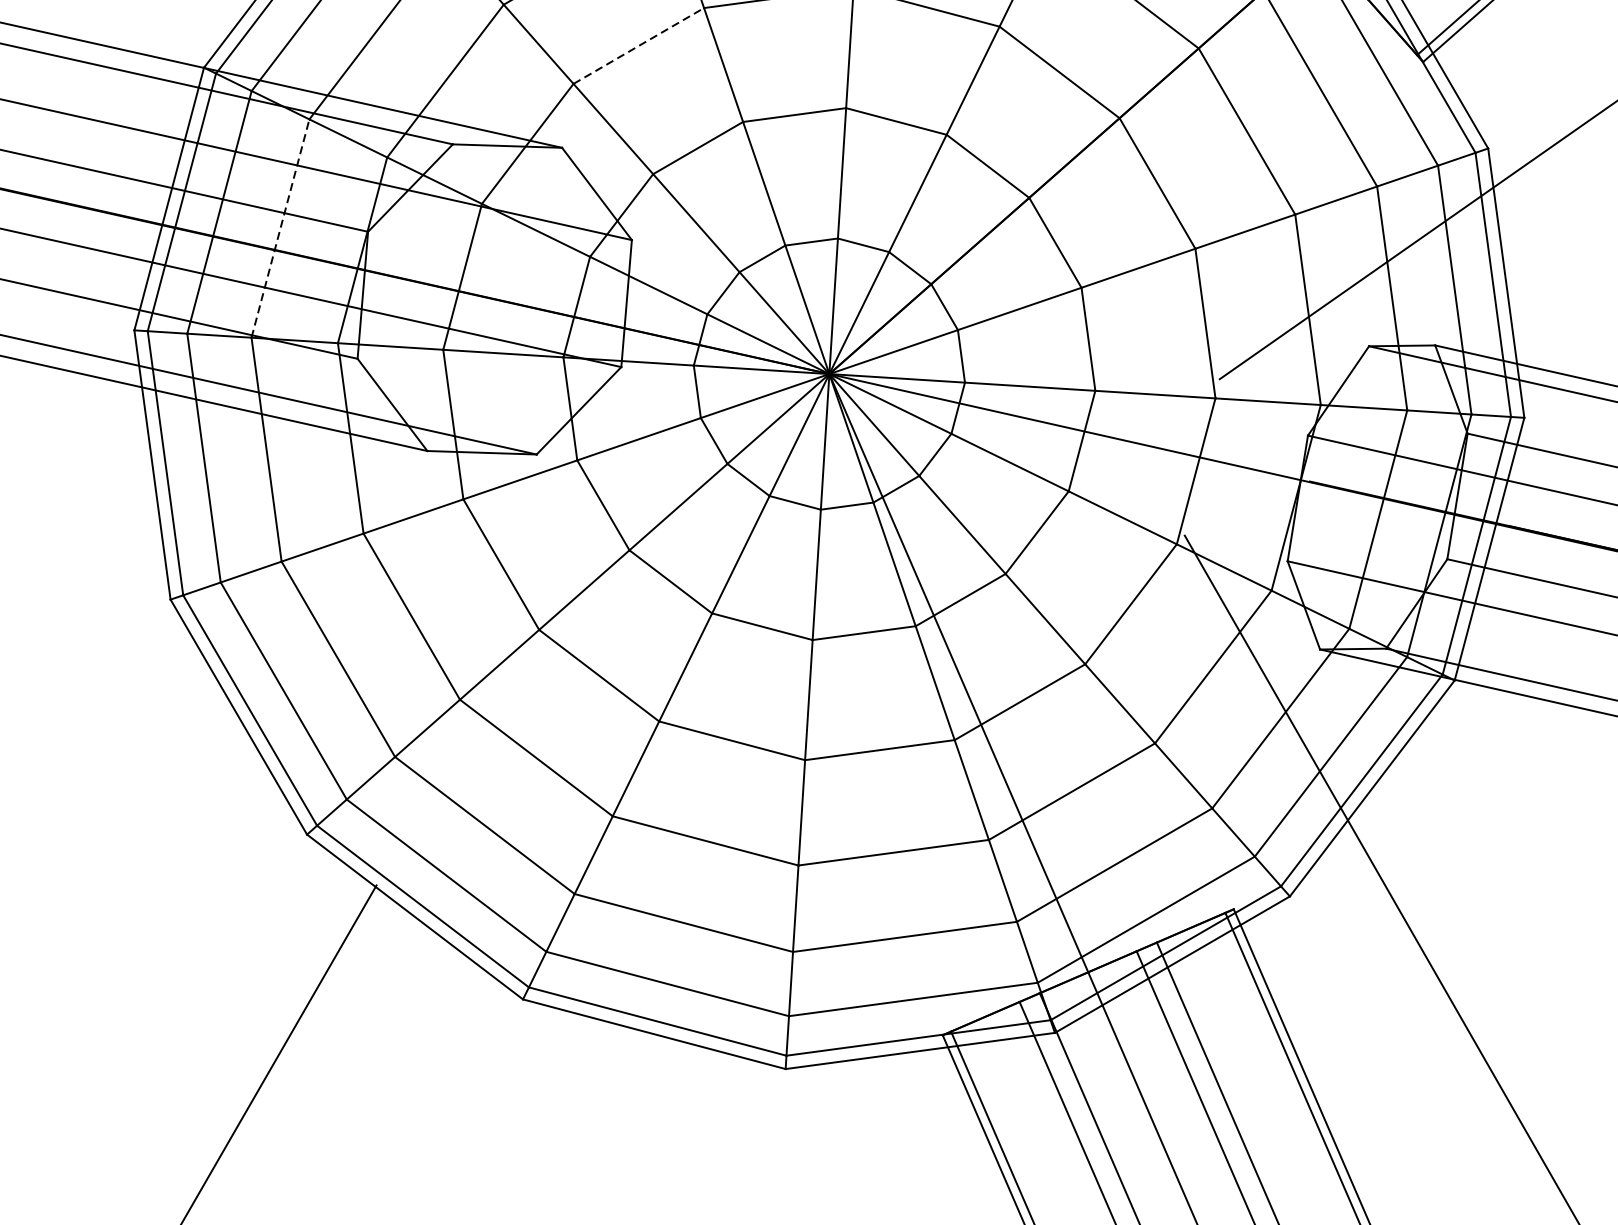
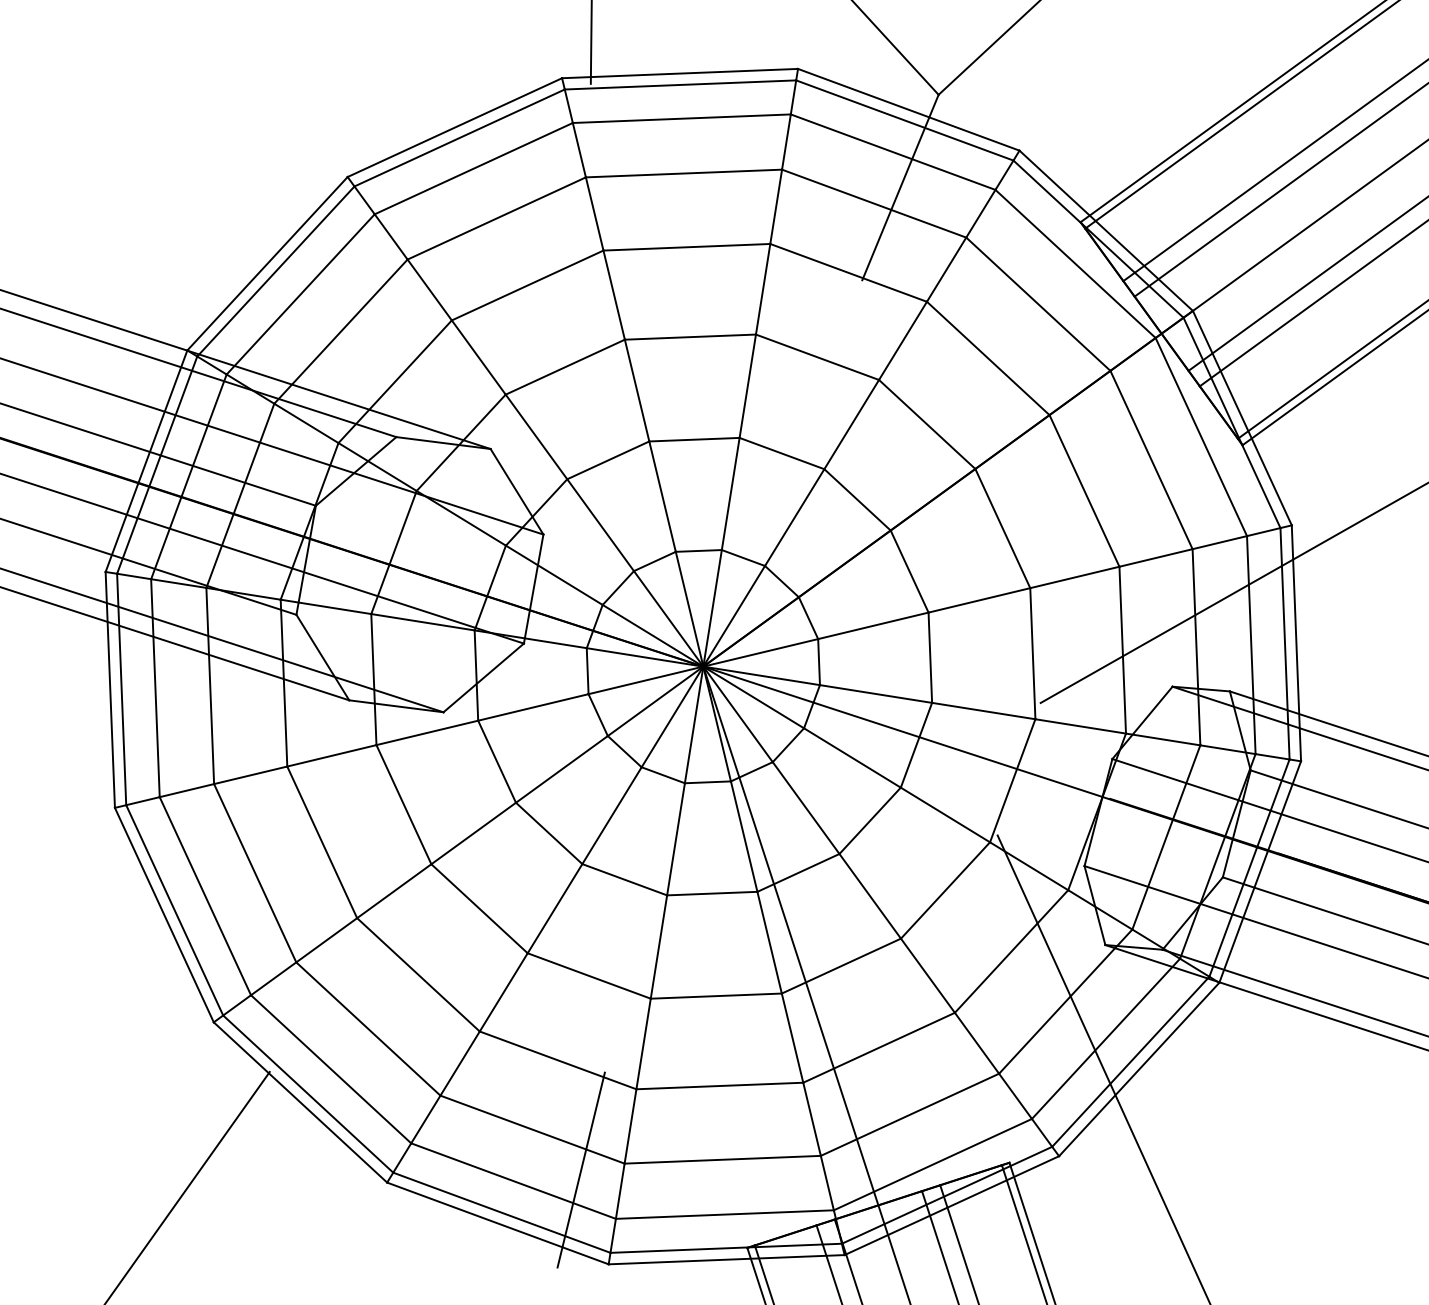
line: (639, 46) -> (565, 367), dashed -> solid
line: (280, 228) -> (240, 495), dashed -> solid
line: (743, 963) -> (580, 1169), added

